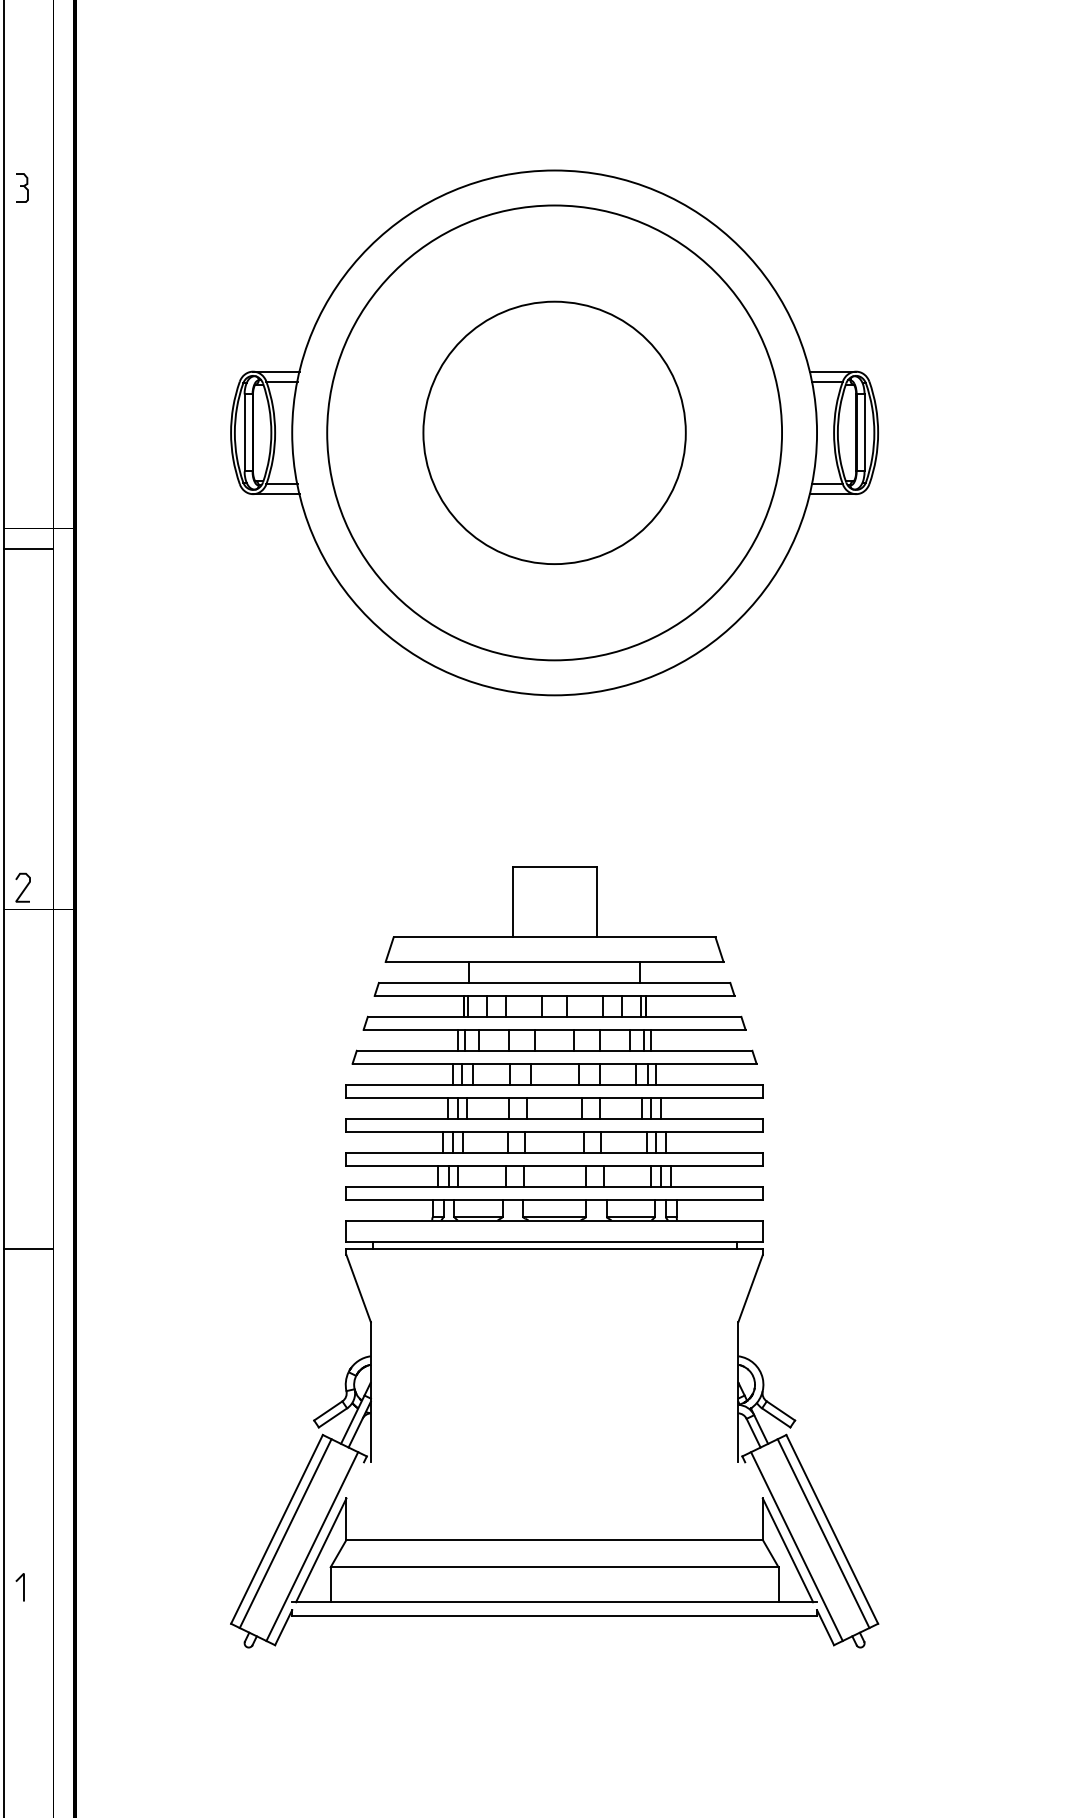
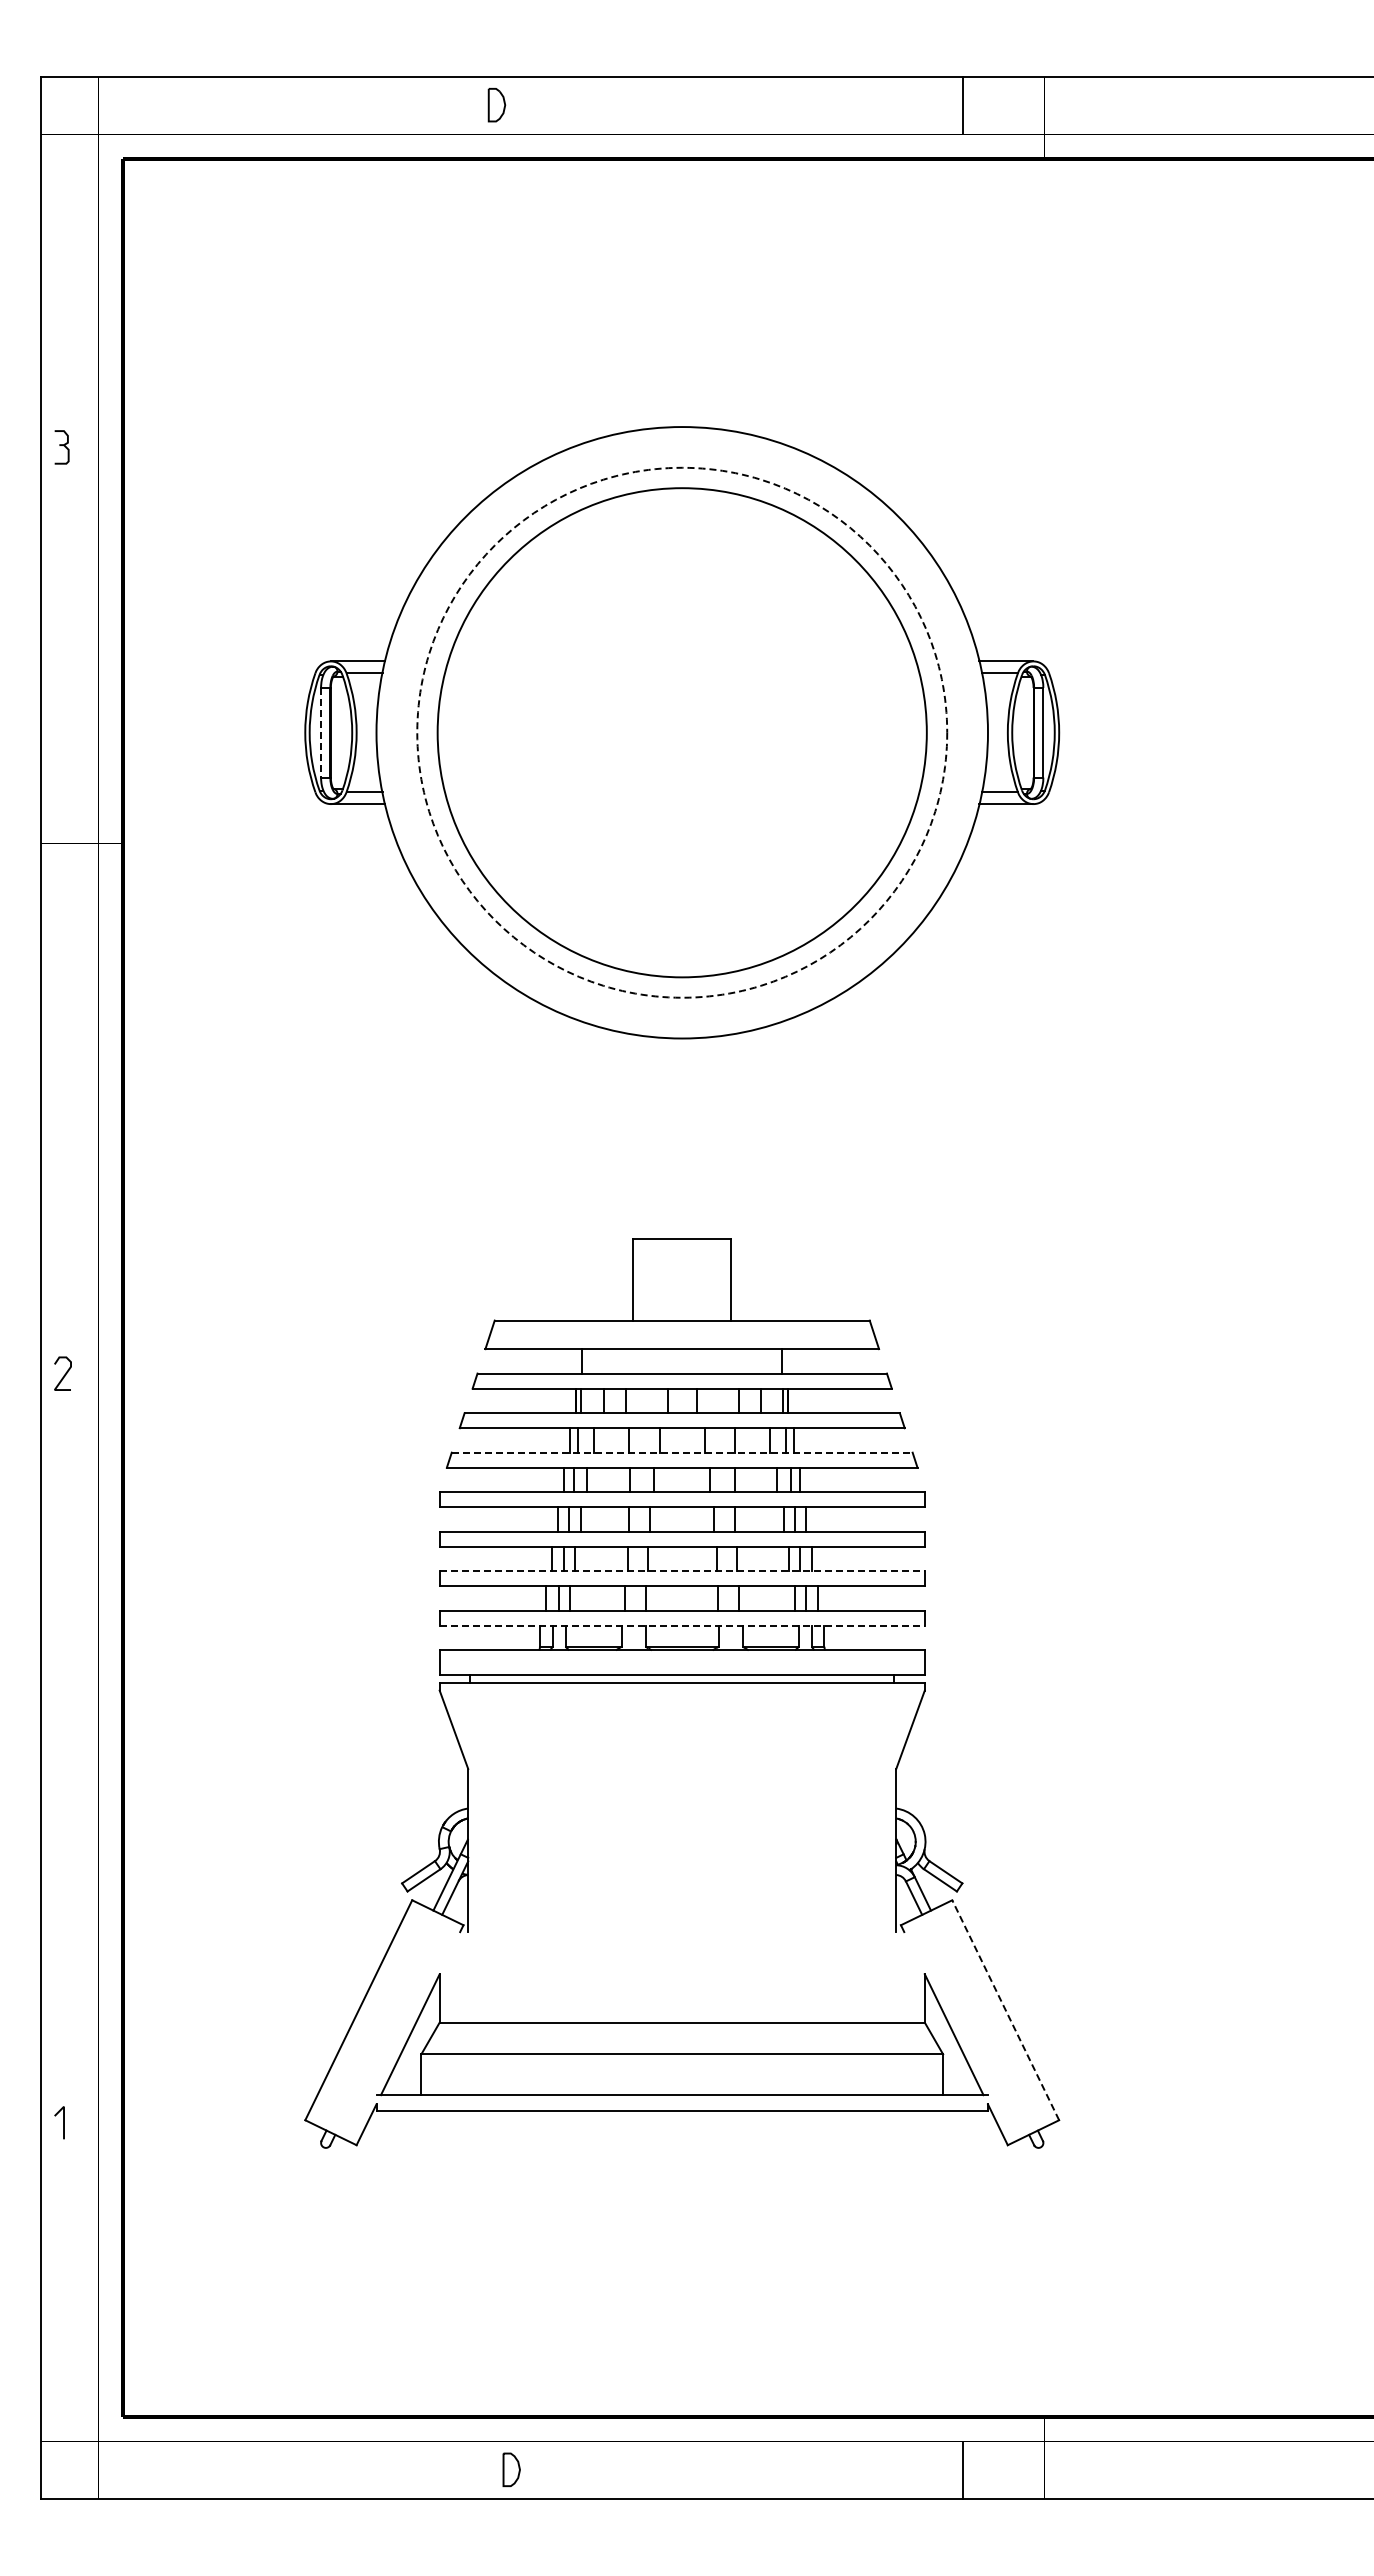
line: (244, 432) -> (321, 732), solid -> dashed
circle: (554, 432) -> (682, 732), size x1.6
circle: (554, 432) -> (682, 732), solid -> dashed
line: (28, 549) -> (69, 868), removed
curve: (24, 888) -> (64, 1374), moved
line: (554, 1050) -> (682, 1452), solid -> dashed
line: (554, 1152) -> (682, 1571), solid -> dashed
line: (554, 1199) -> (682, 1625), solid -> dashed
line: (28, 1248) -> (69, 1683), removed
line: (832, 1528) -> (1005, 2009), solid -> dashed
line: (285, 1533) -> (368, 2015), removed
line: (823, 1533) -> (995, 2015), removed
line: (311, 1546) -> (399, 2030), removed
line: (796, 1546) -> (964, 2030), removed
line: (23, 1587) -> (63, 2122), moved

